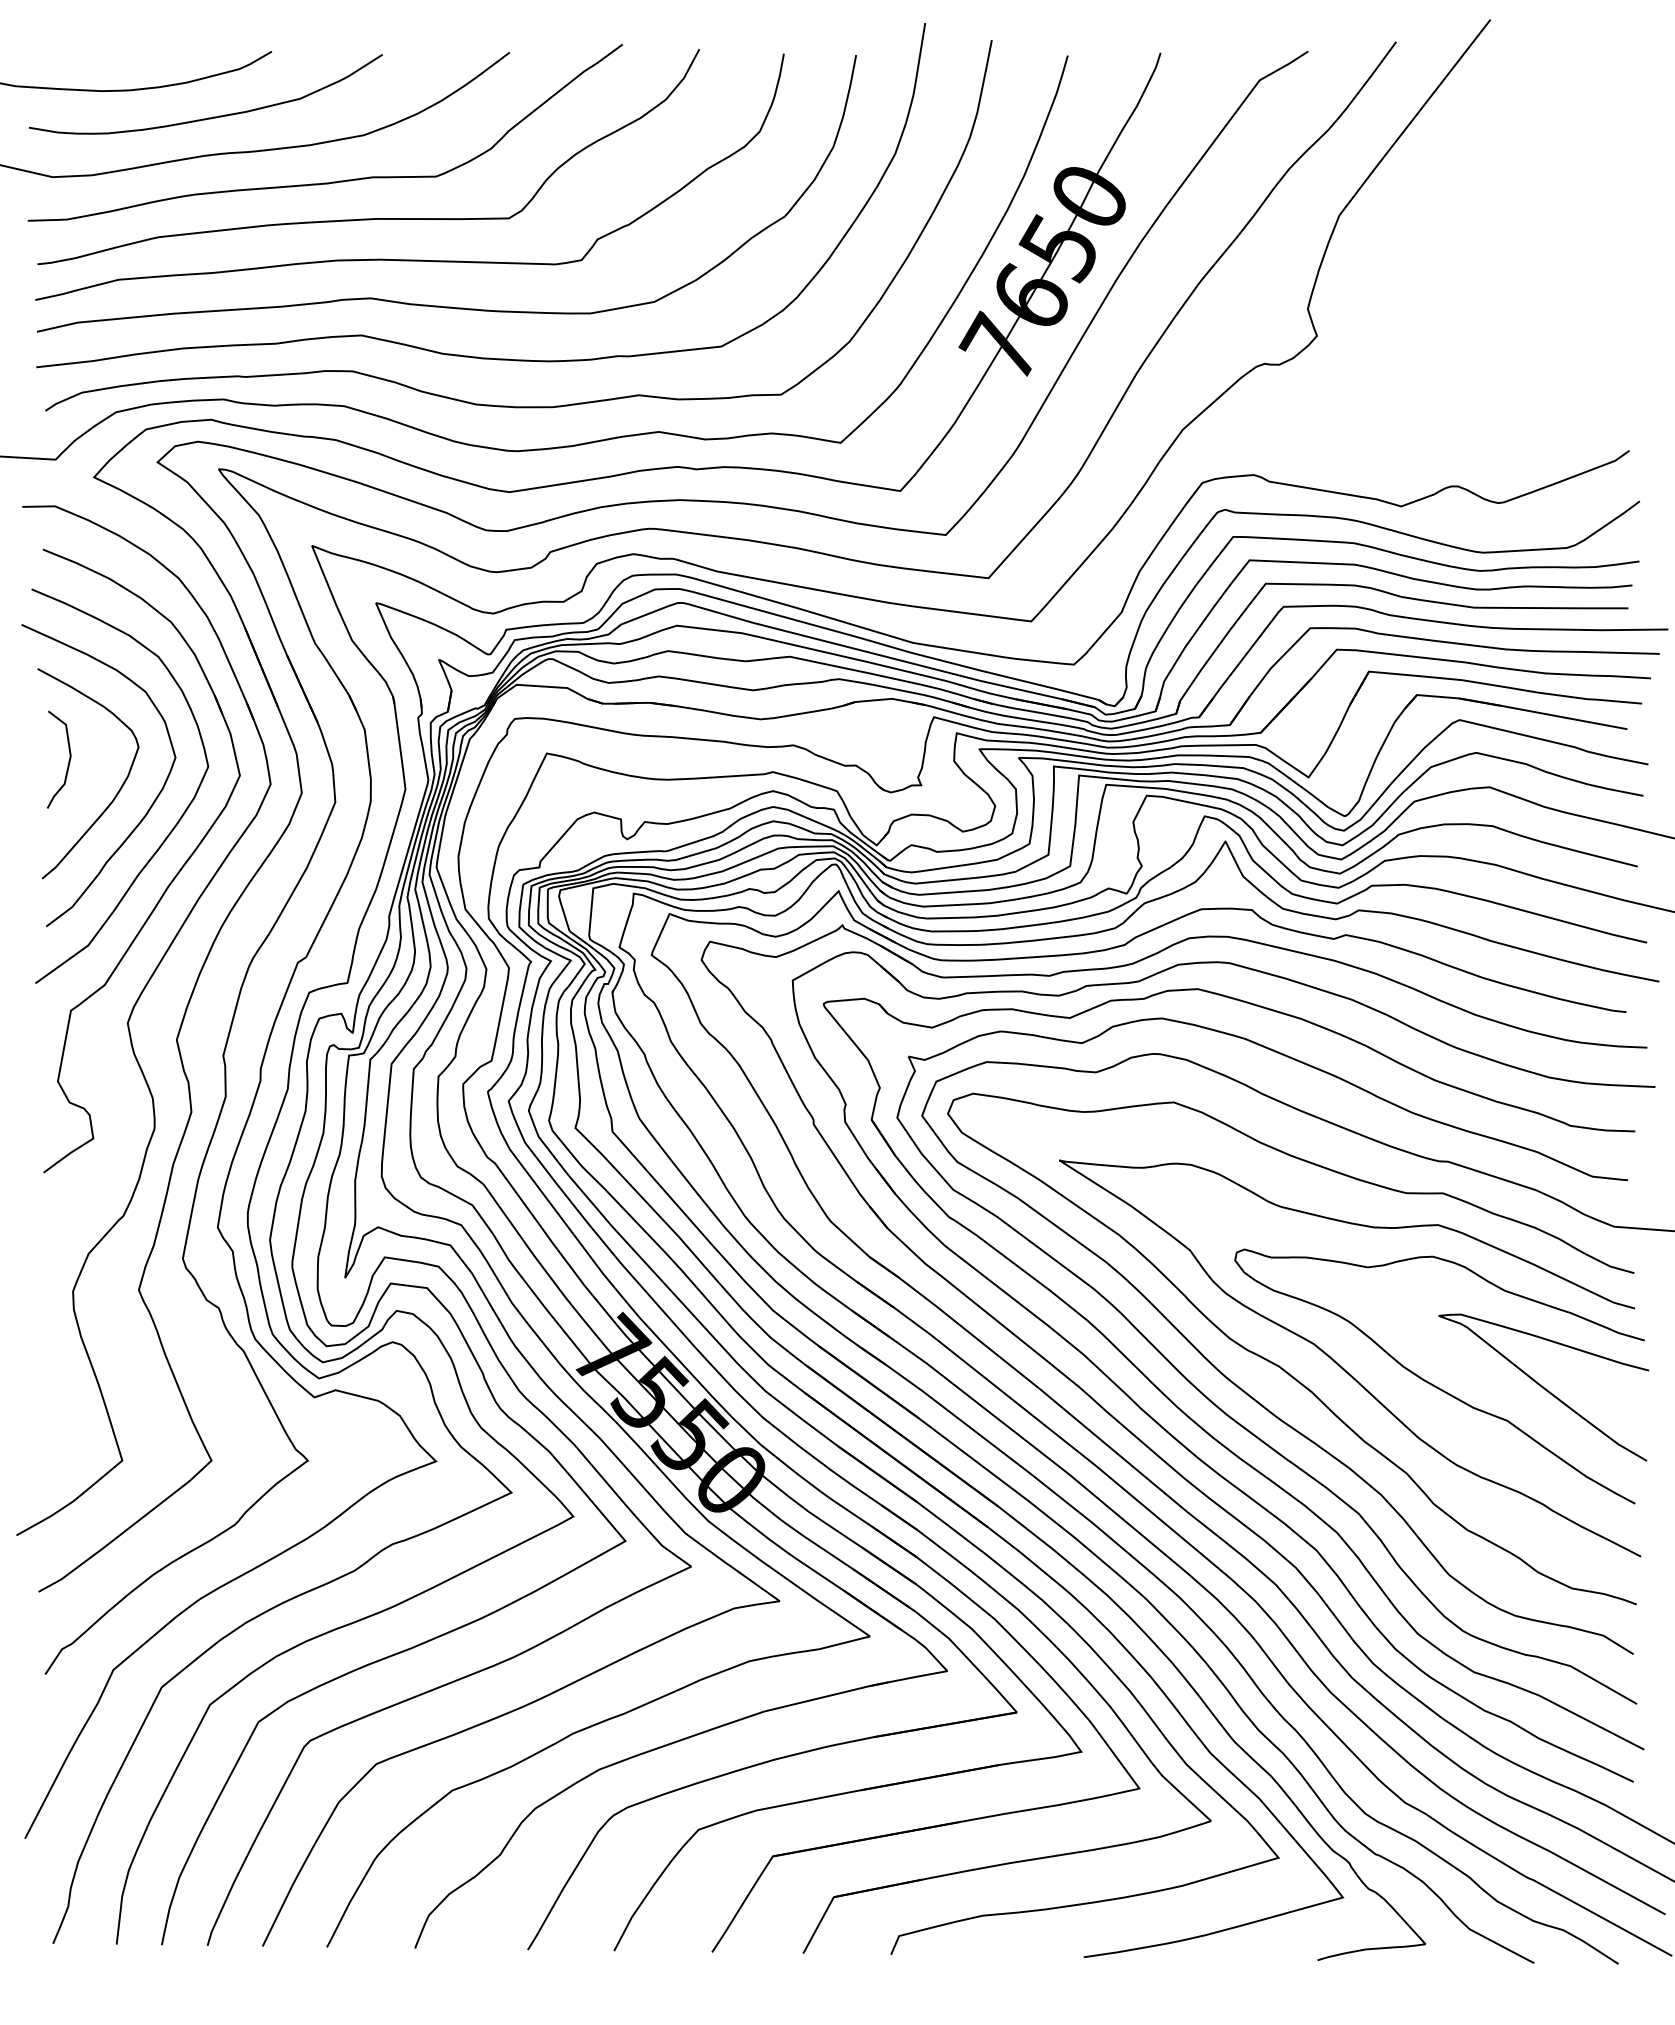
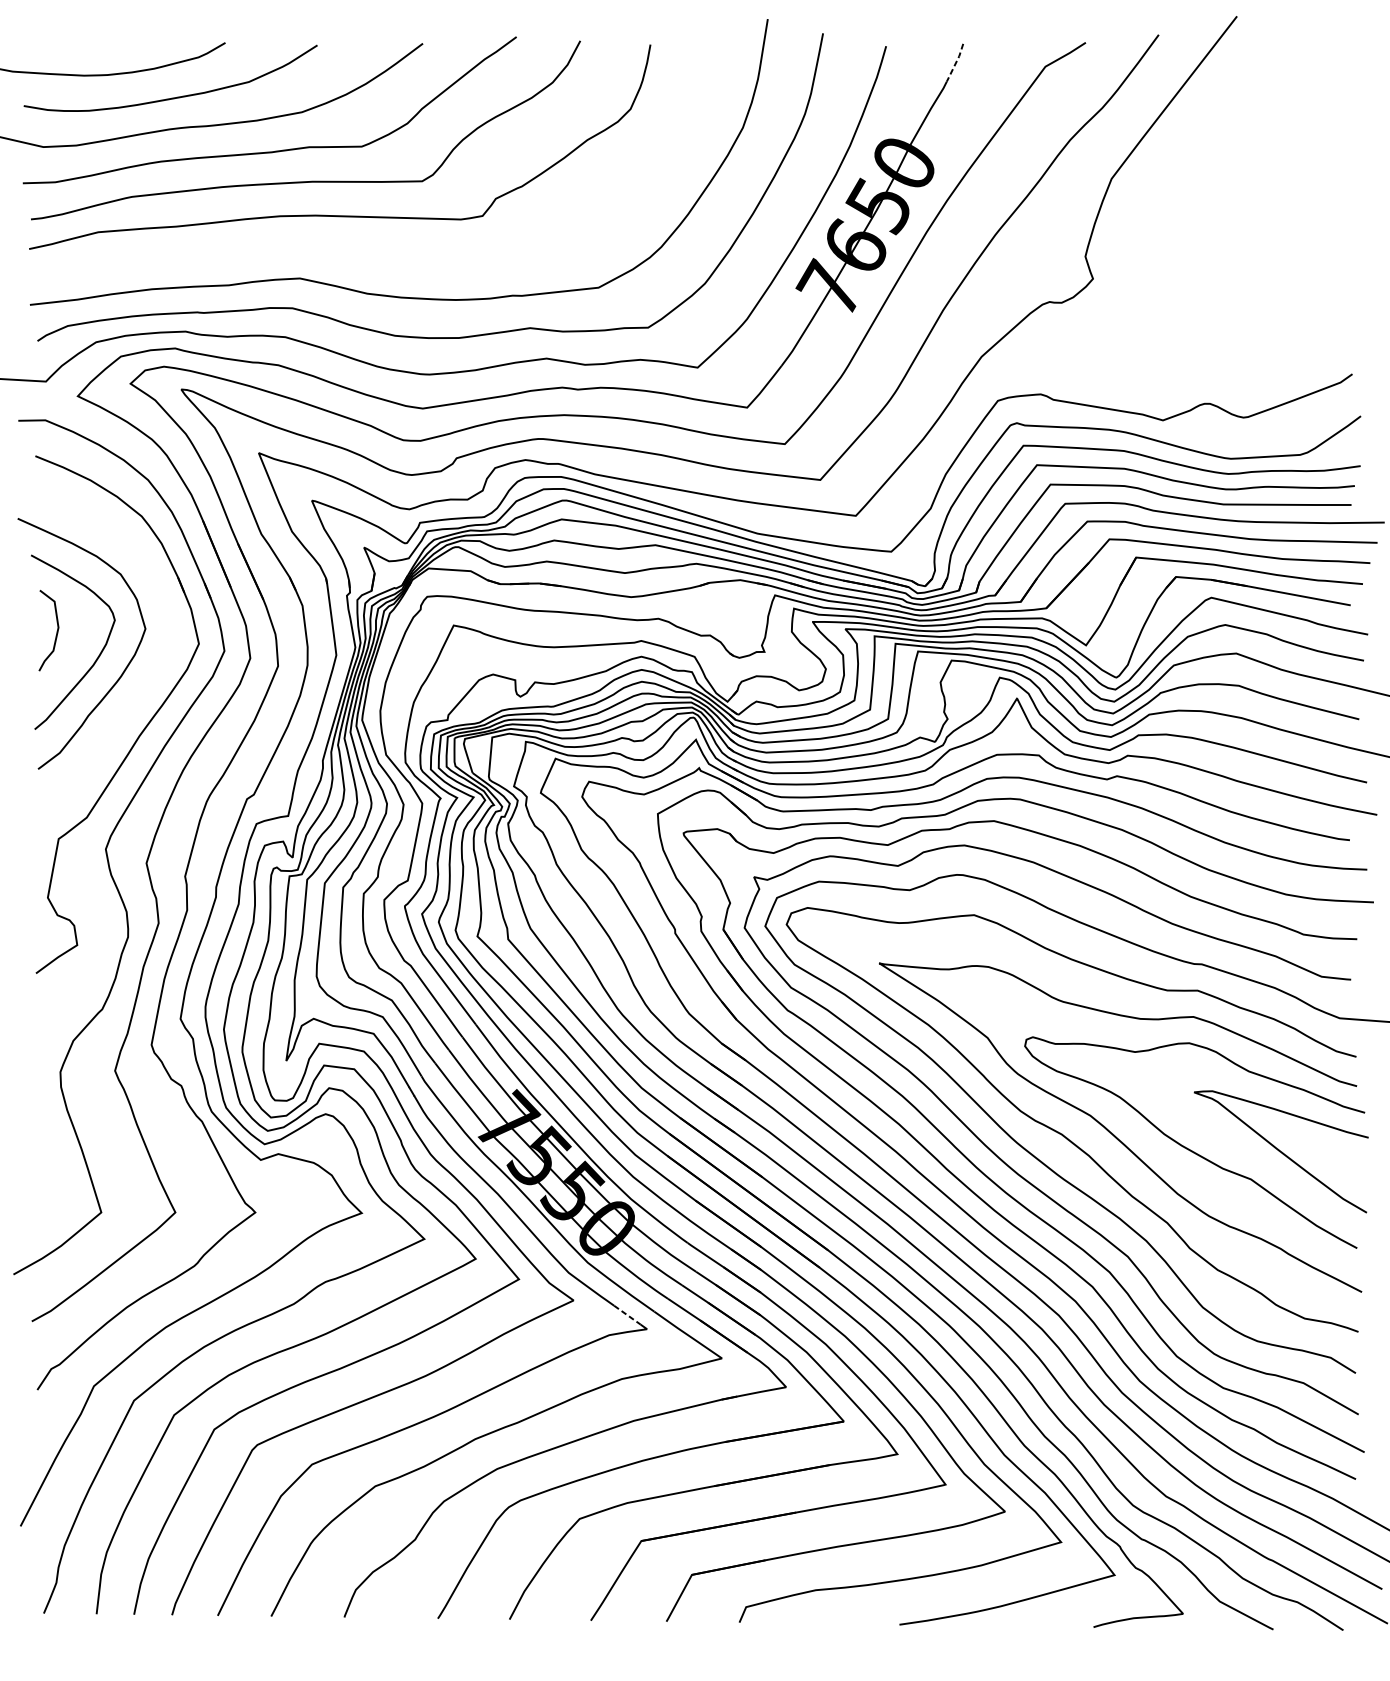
line: (1151, 76) -> (955, 63), solid -> dashed
curve: (440, 305) -> (365, 253), removed
curve: (174, 825) -> (144, 685), removed
line: (756, 1584) -> (627, 1315), solid -> dashed

